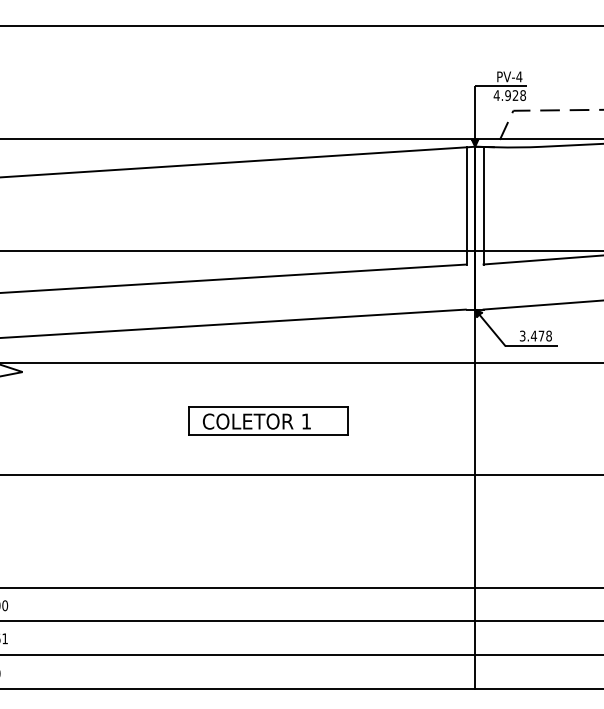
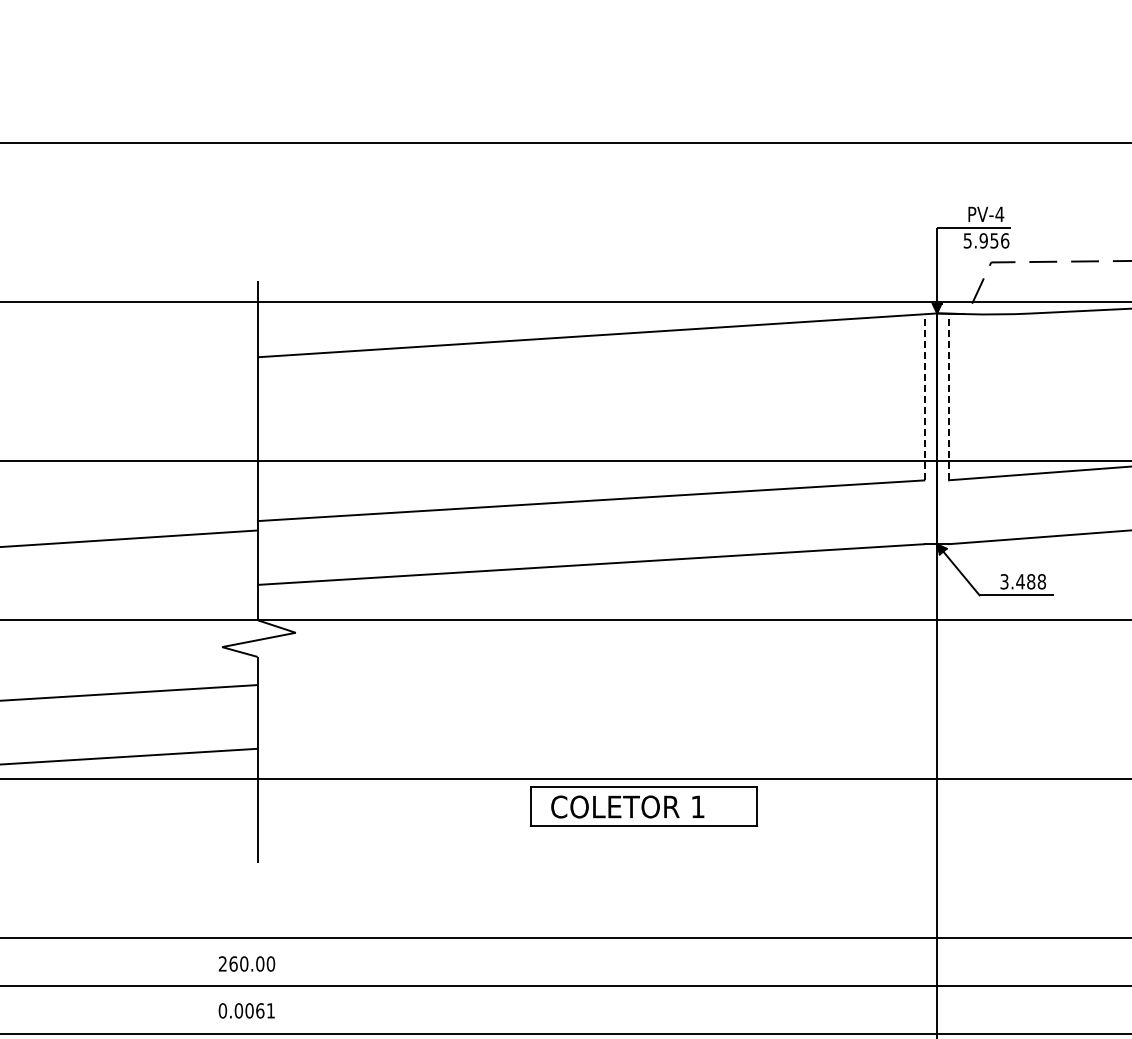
text: (509, 95) -> (986, 240), 4.928 -> 5.956
line: (466, 205) -> (925, 396), solid -> dashed
line: (483, 205) -> (949, 396), solid -> dashed
text: (541, 335) -> (1031, 581), 3.478 -> 3.488
part: (268, 421) -> (643, 806), moved

